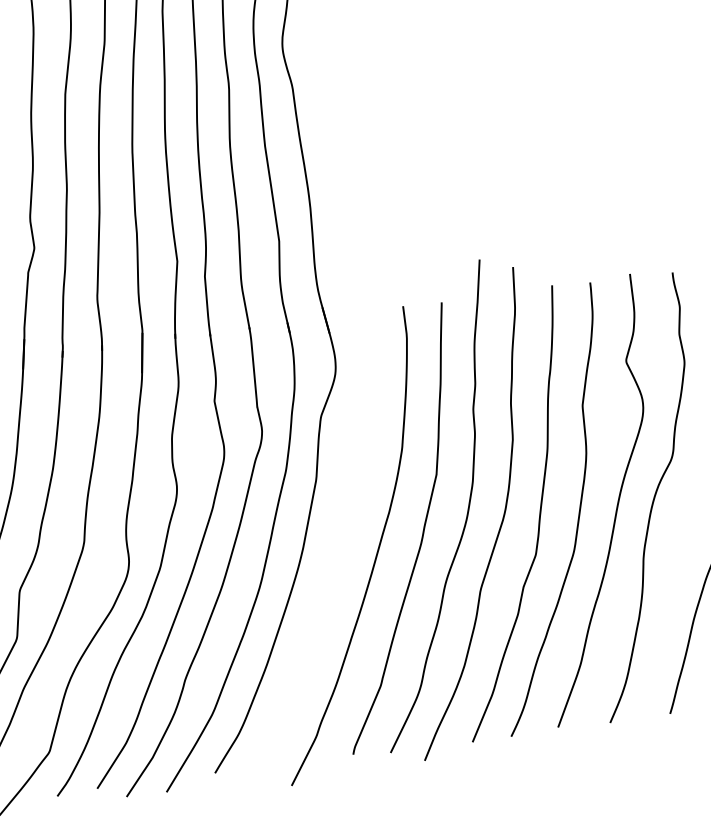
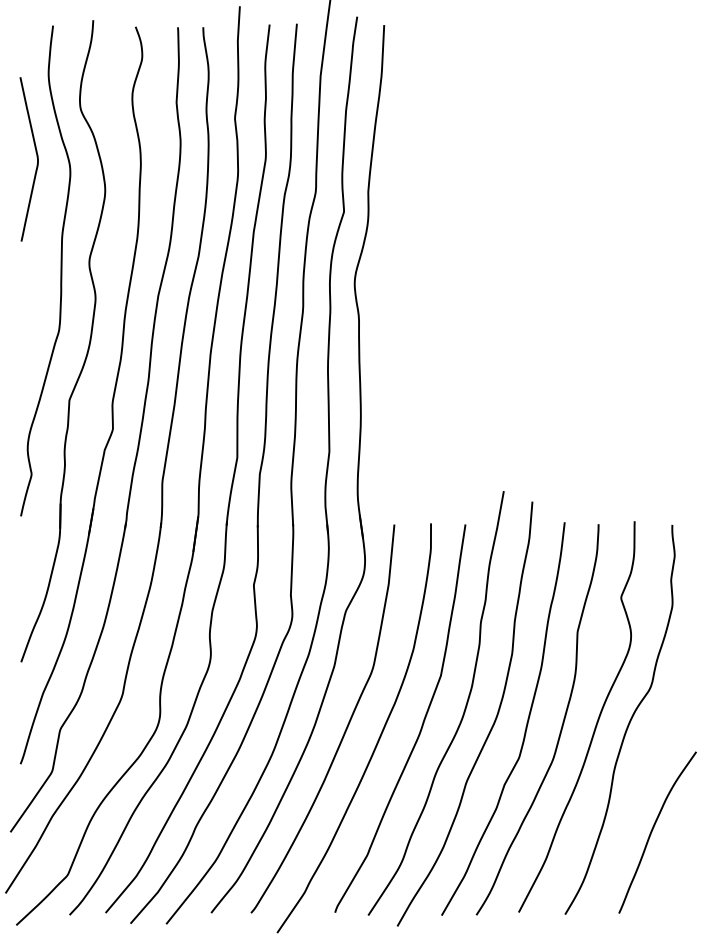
curve: (337, 547) -> (345, 728), added

